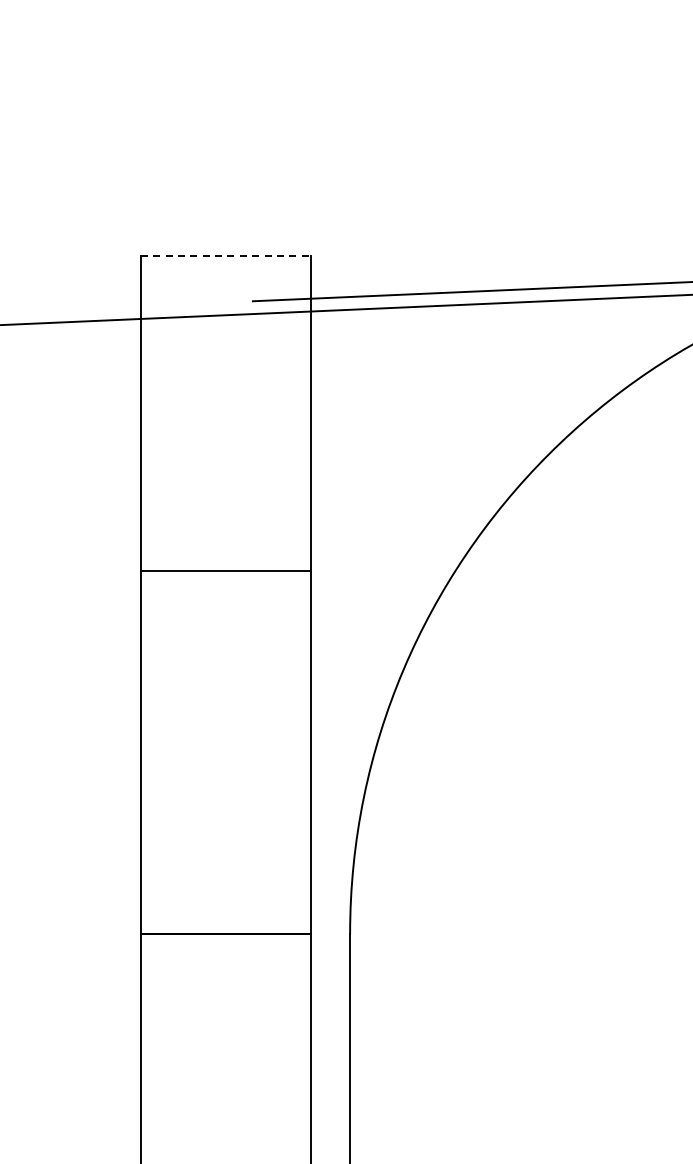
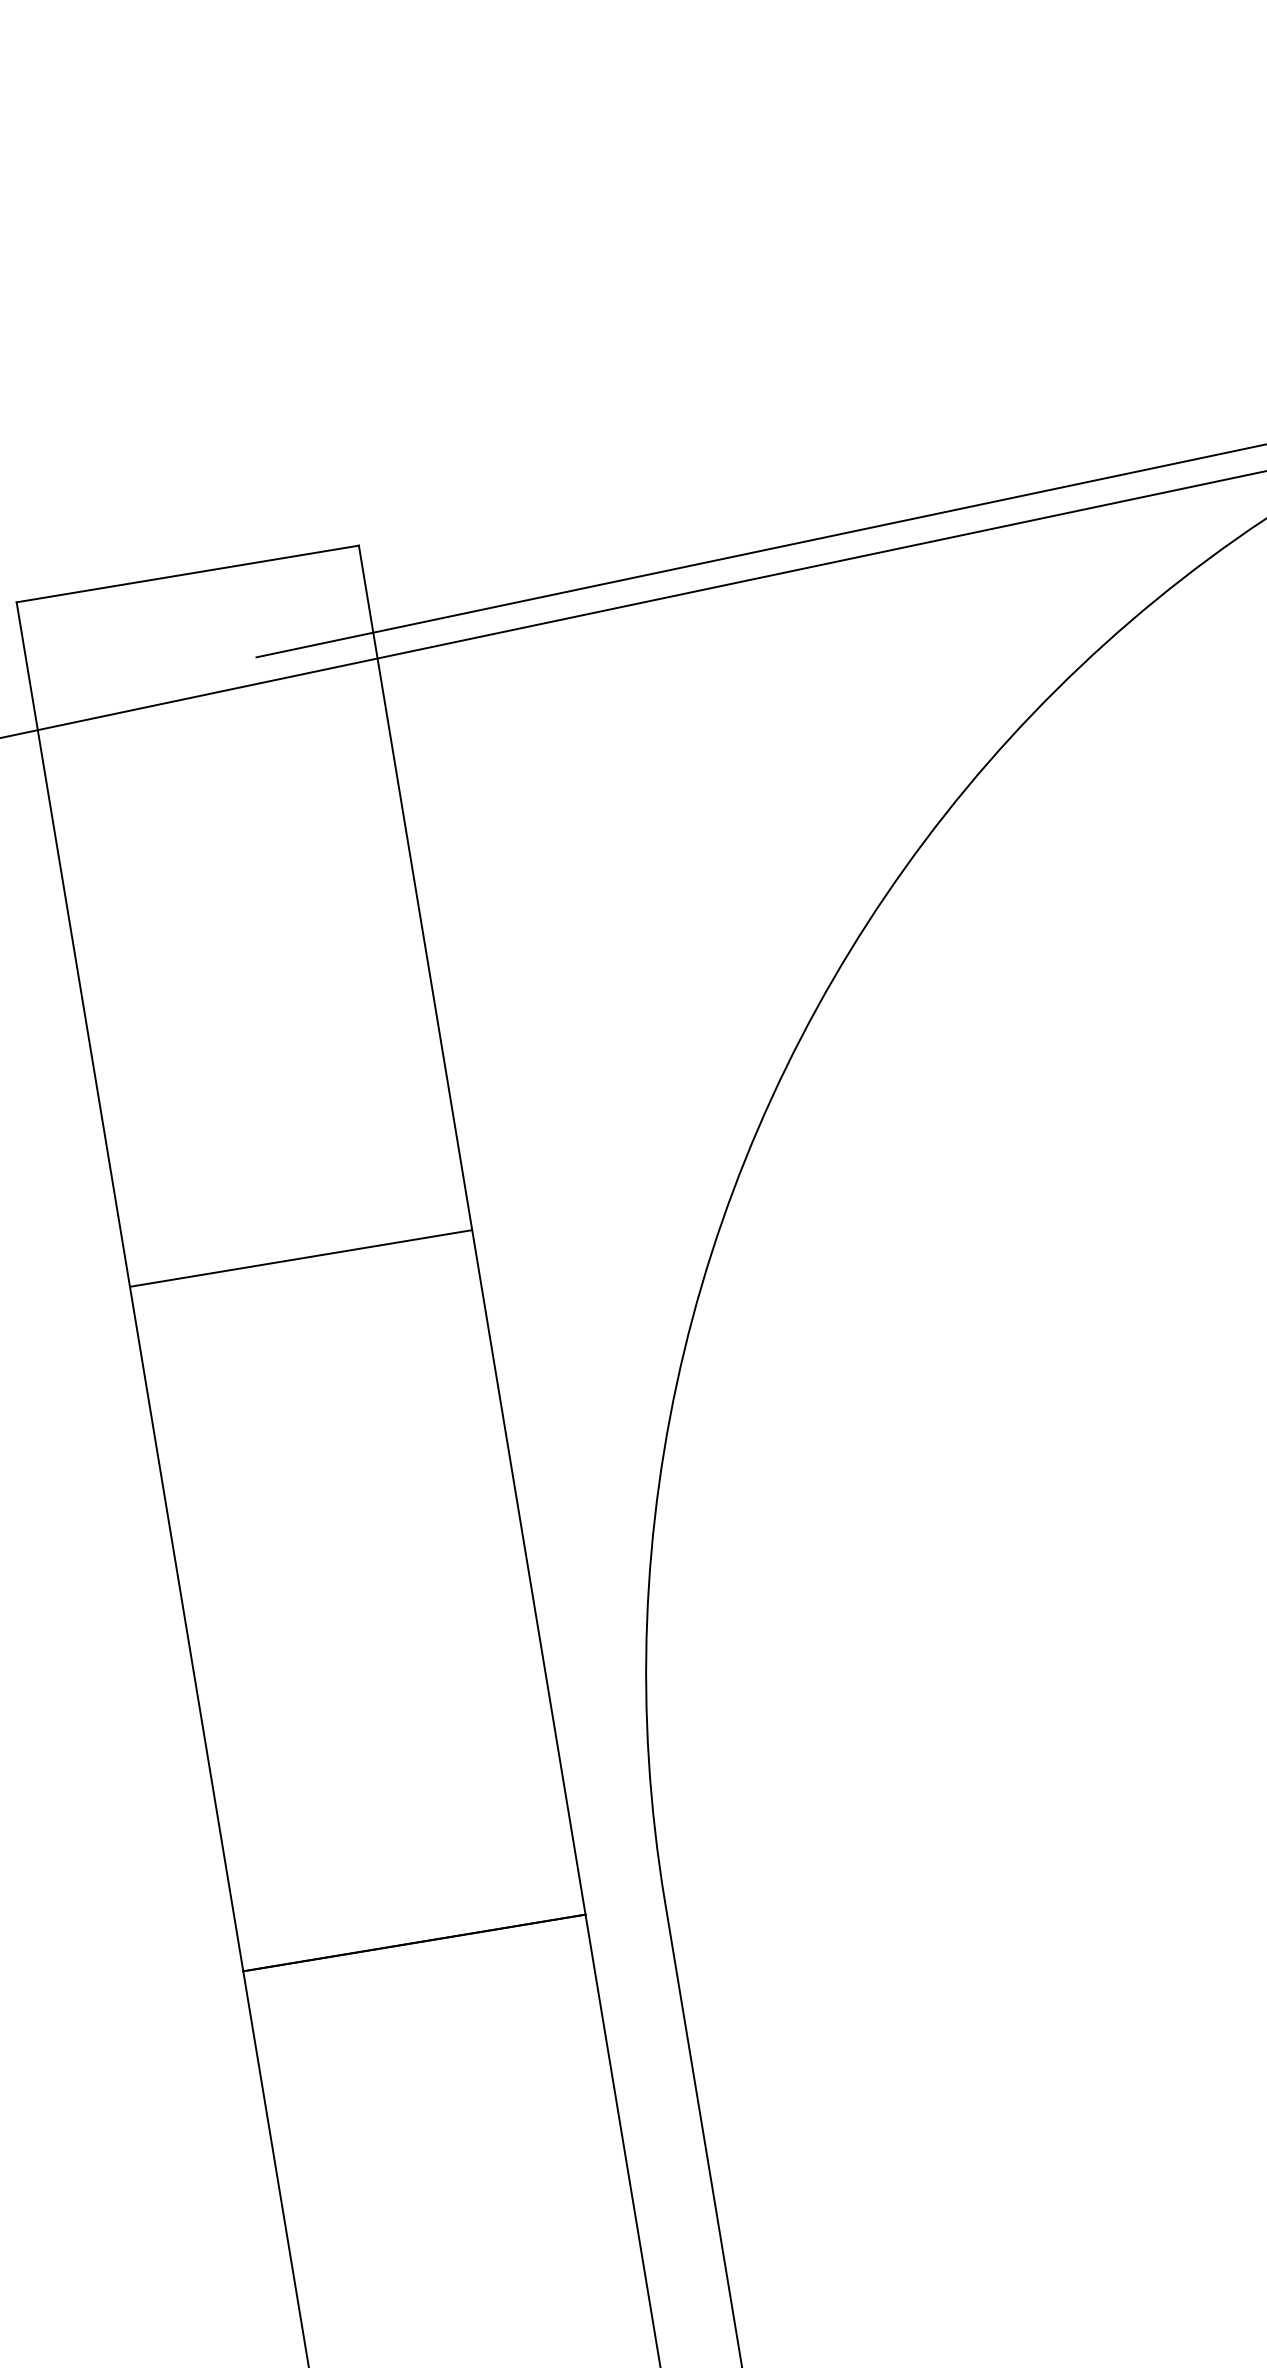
line: (225, 255) -> (186, 573), dashed -> solid
line: (225, 570) -> (300, 1257), moved

